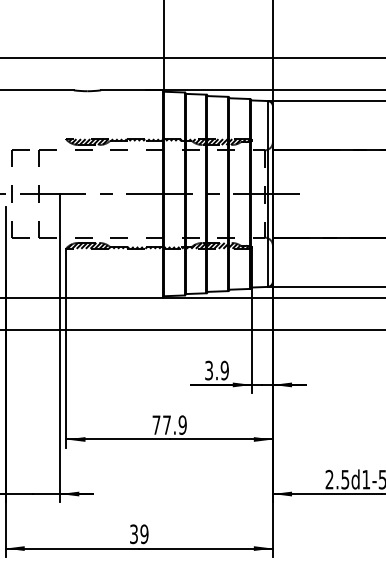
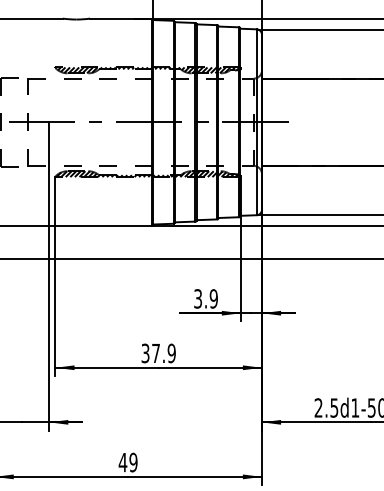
text: (156, 424) -> (145, 352), 77.9 -> 37.9
text: (133, 534) -> (122, 462), 39 -> 49

